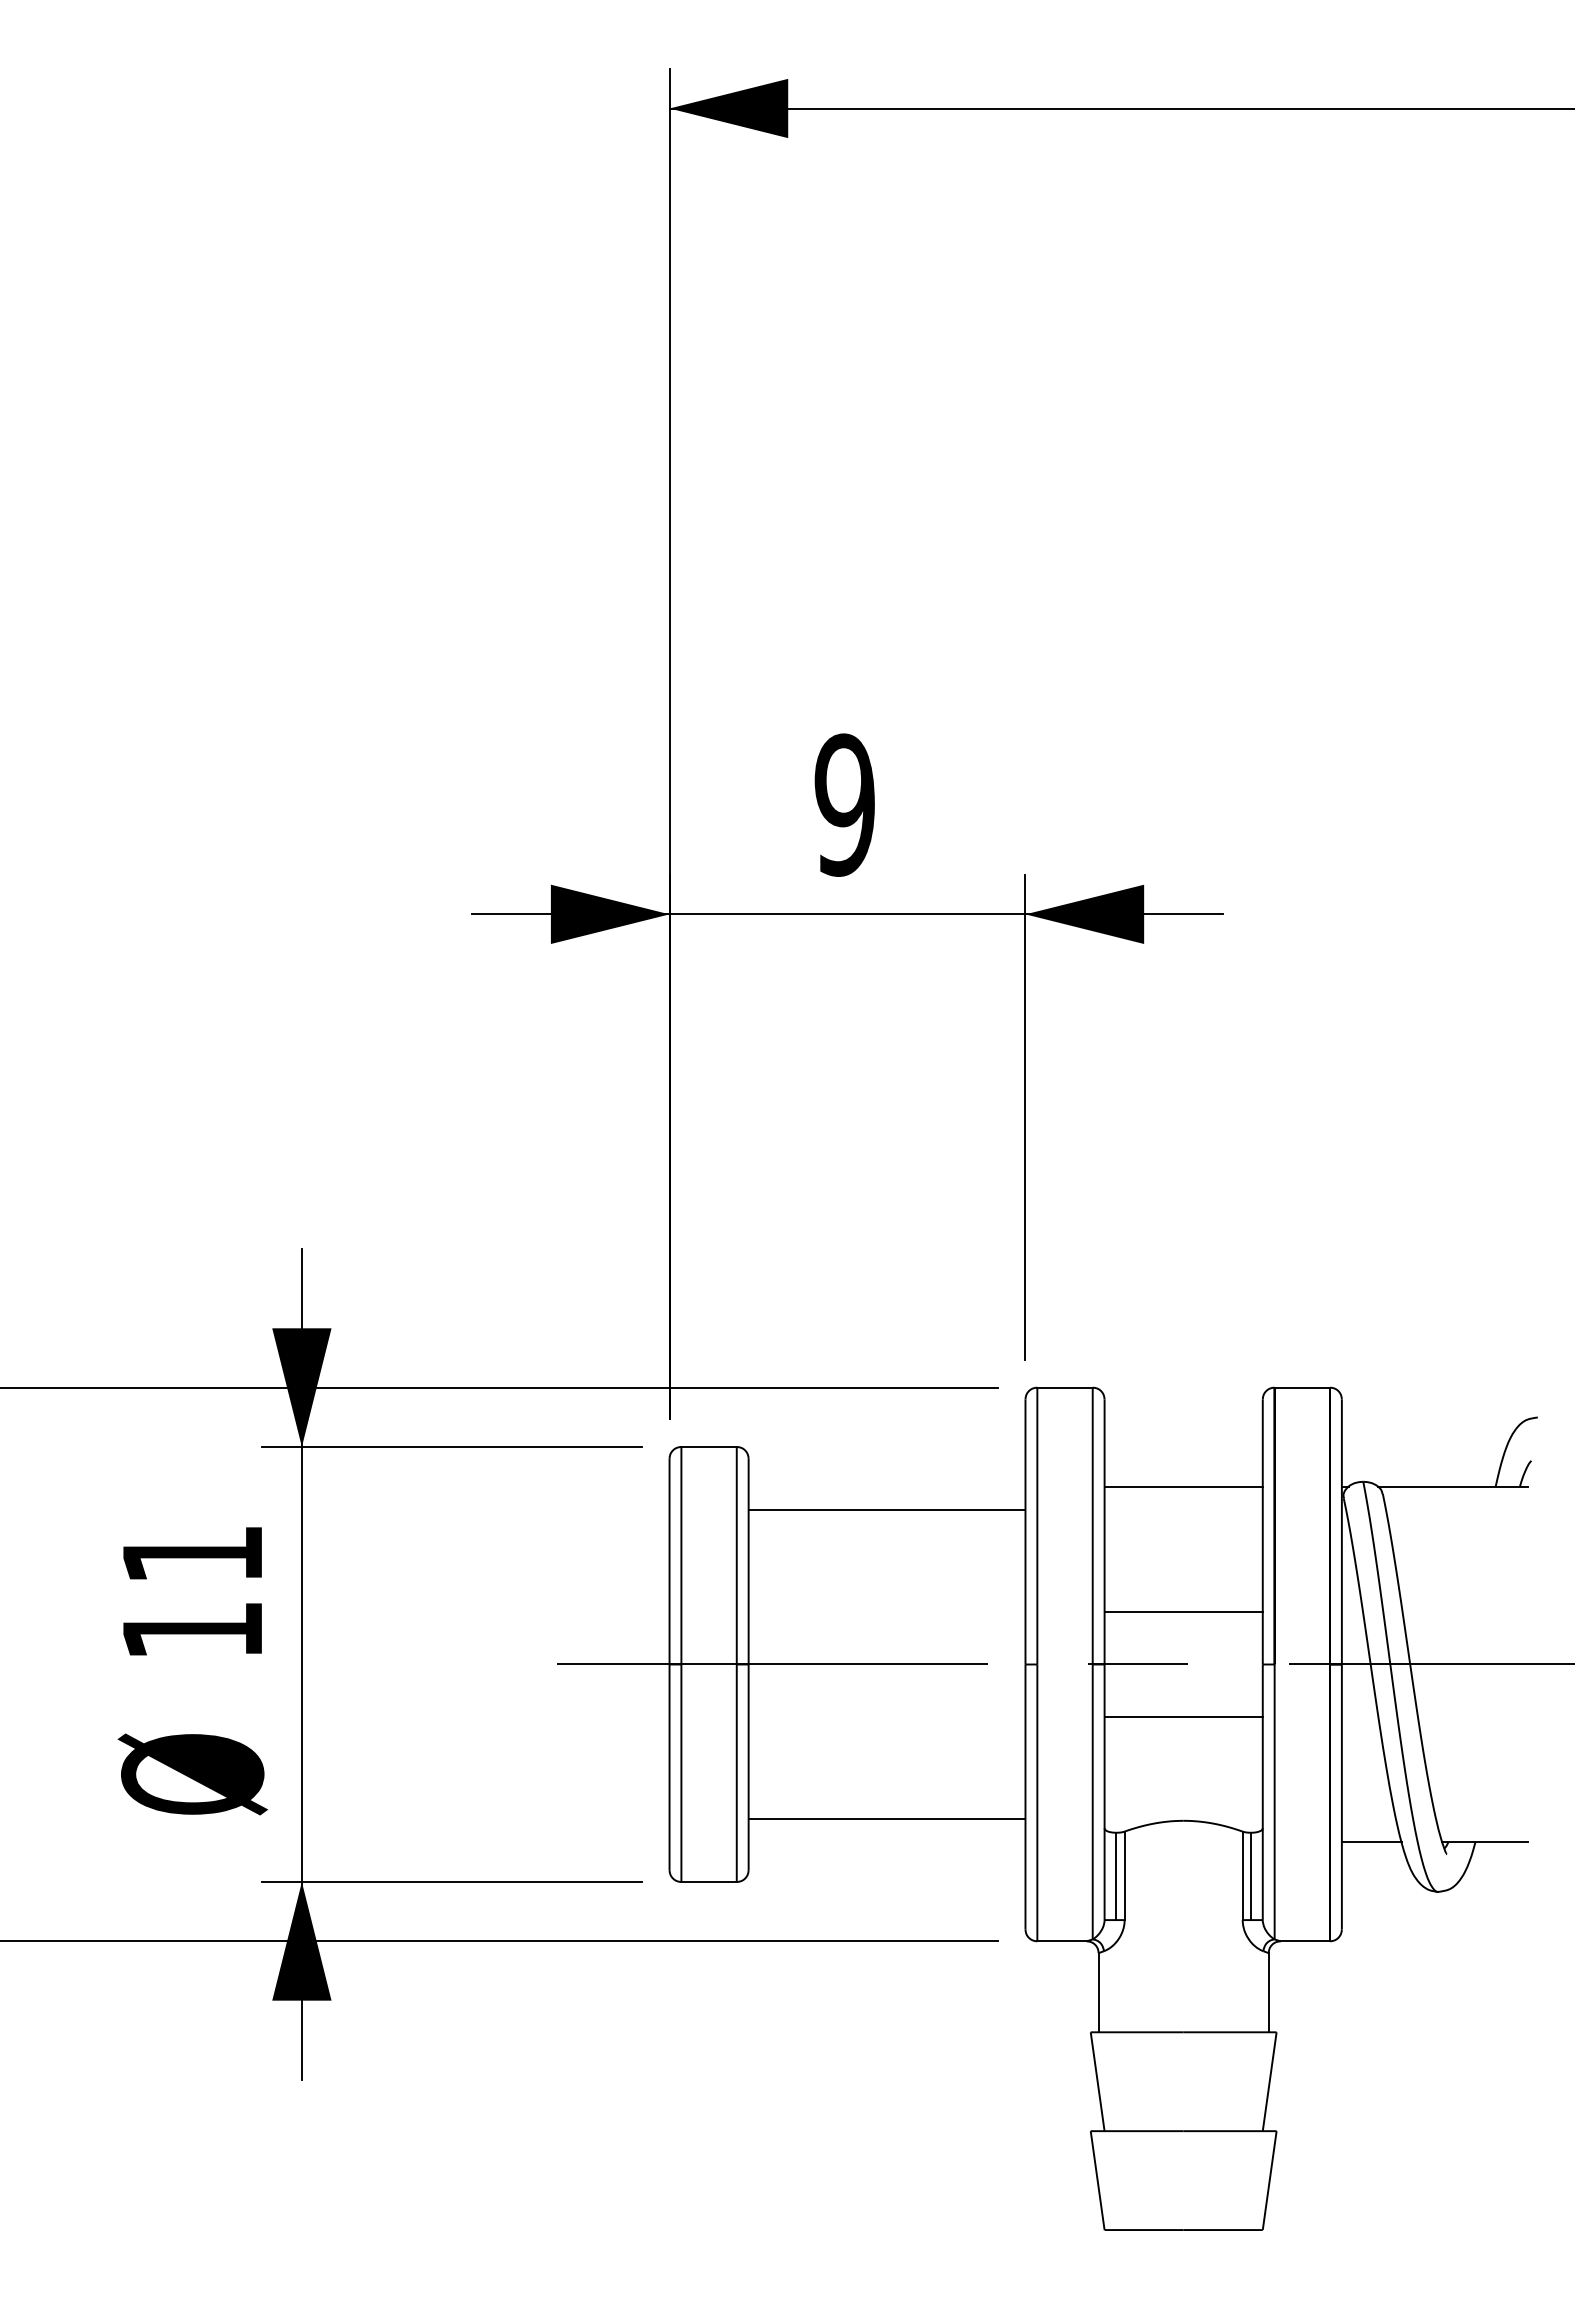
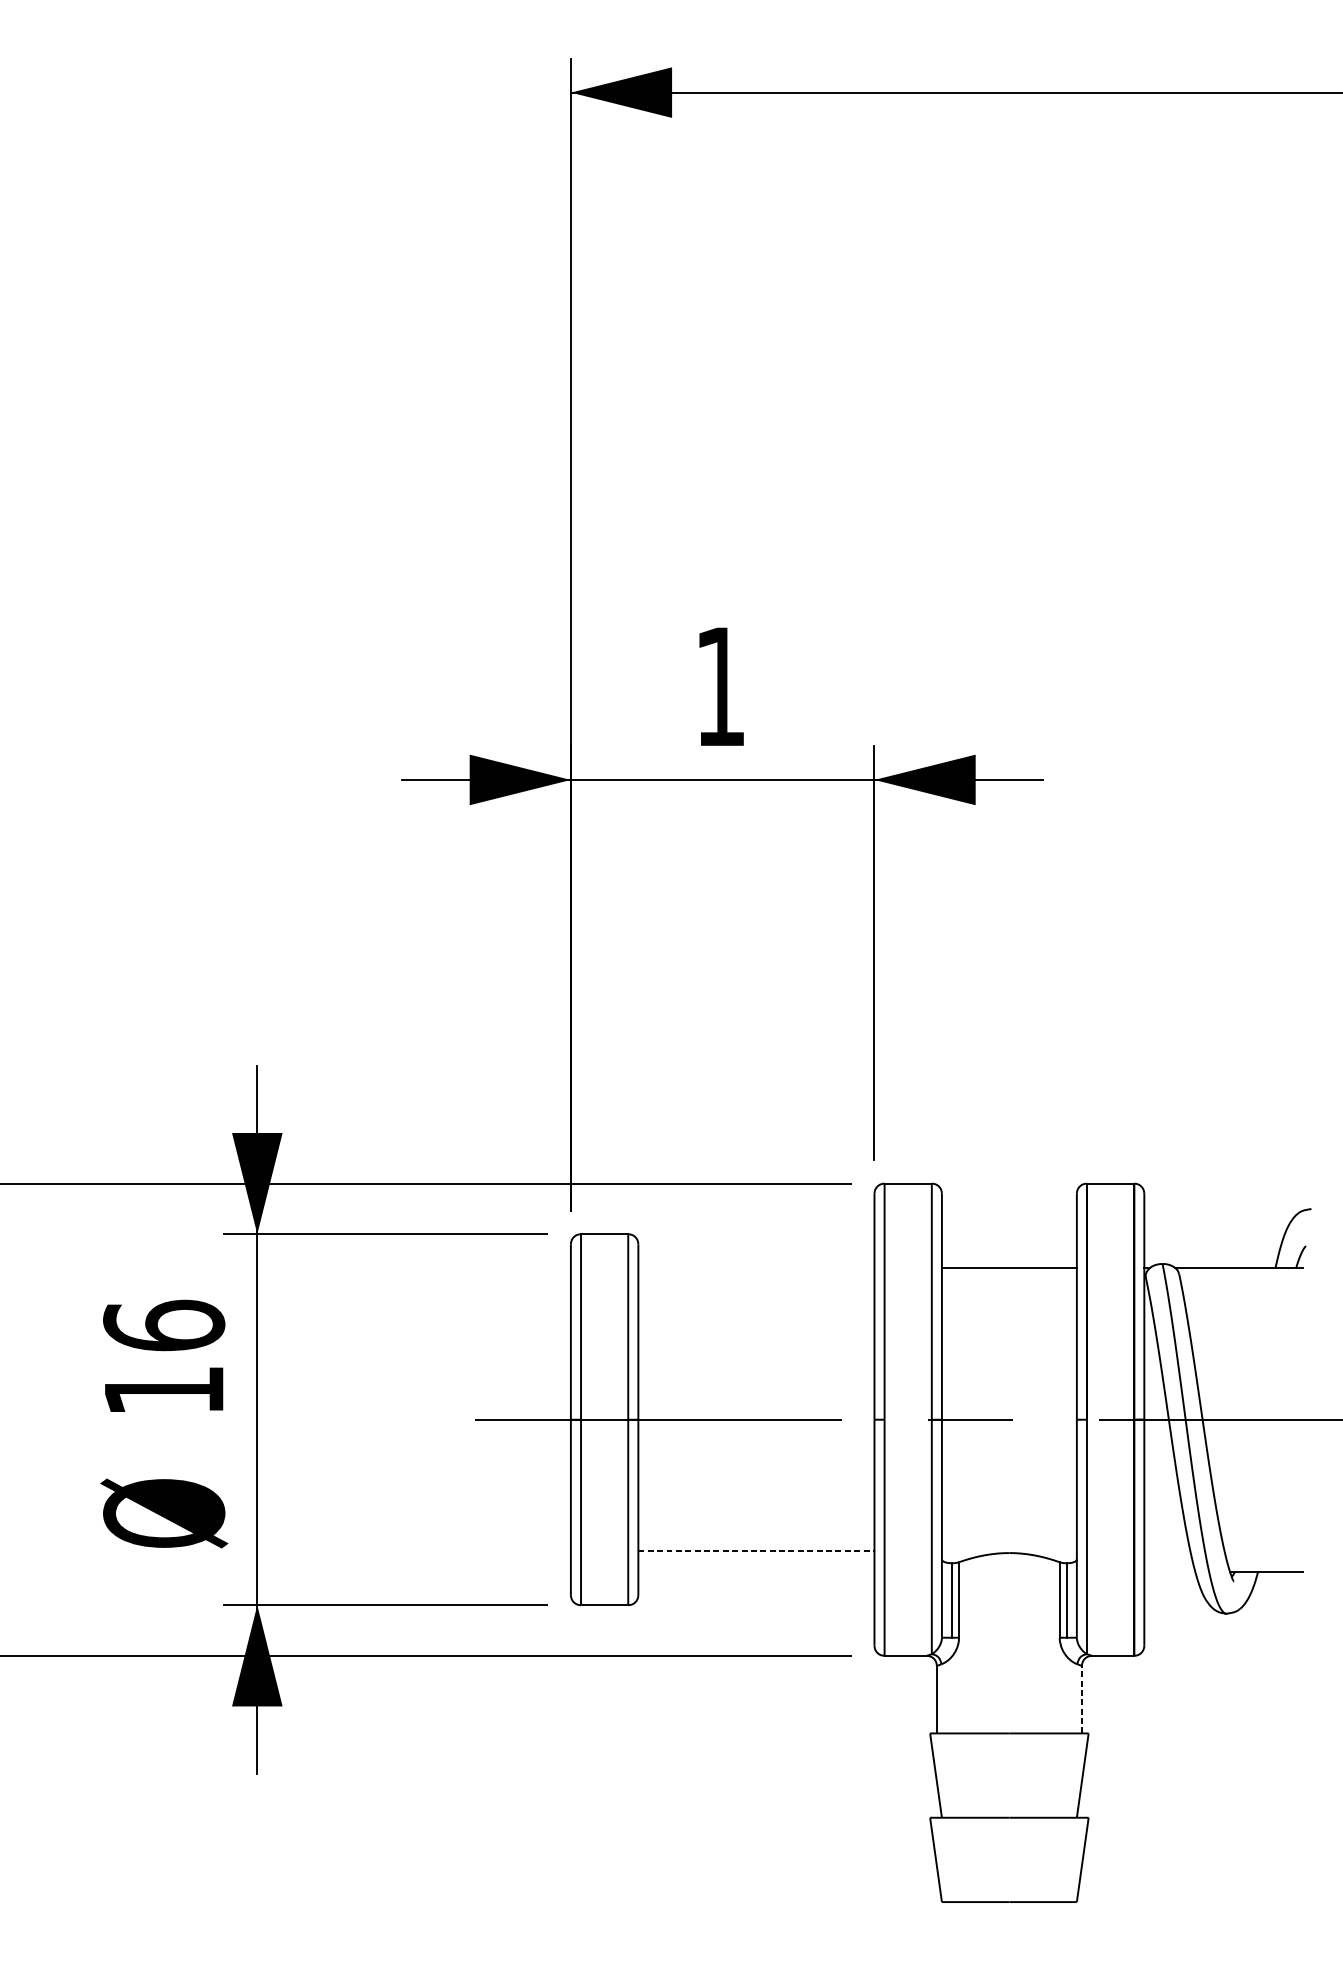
text: (844, 804) -> (720, 686), 9 -> 1
line: (886, 1510) -> (755, 1288), removed
text: (192, 1553) -> (164, 1325), 11 -> 16
line: (1183, 1612) -> (1009, 1375), removed
line: (1183, 1716) -> (1009, 1464), removed
line: (887, 1818) -> (756, 1551), solid -> dashed
line: (1371, 1842) -> (1169, 1571), removed
line: (1268, 1992) -> (1081, 1699), solid -> dashed

